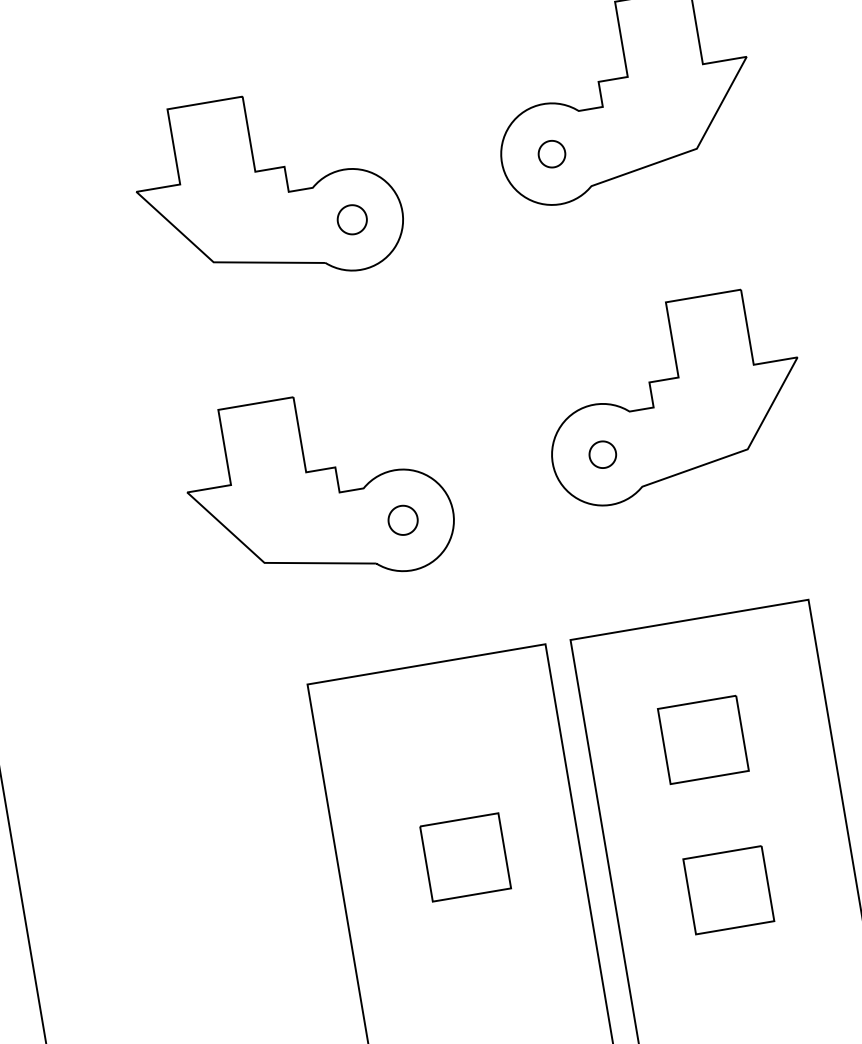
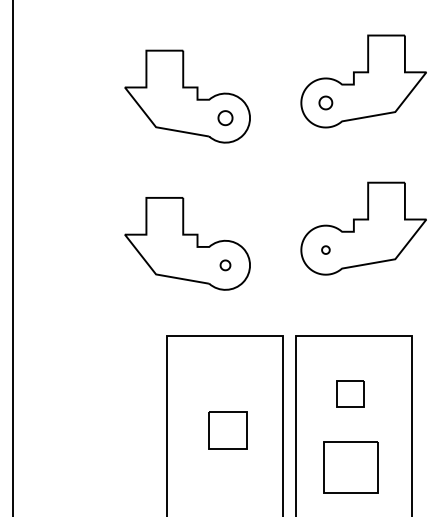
part: (601, 453) -> (325, 249), size x0.6
part: (403, 520) -> (225, 265), size x0.7
part: (702, 738) -> (350, 393), size x0.7
part: (728, 889) -> (350, 467), size x1.4

